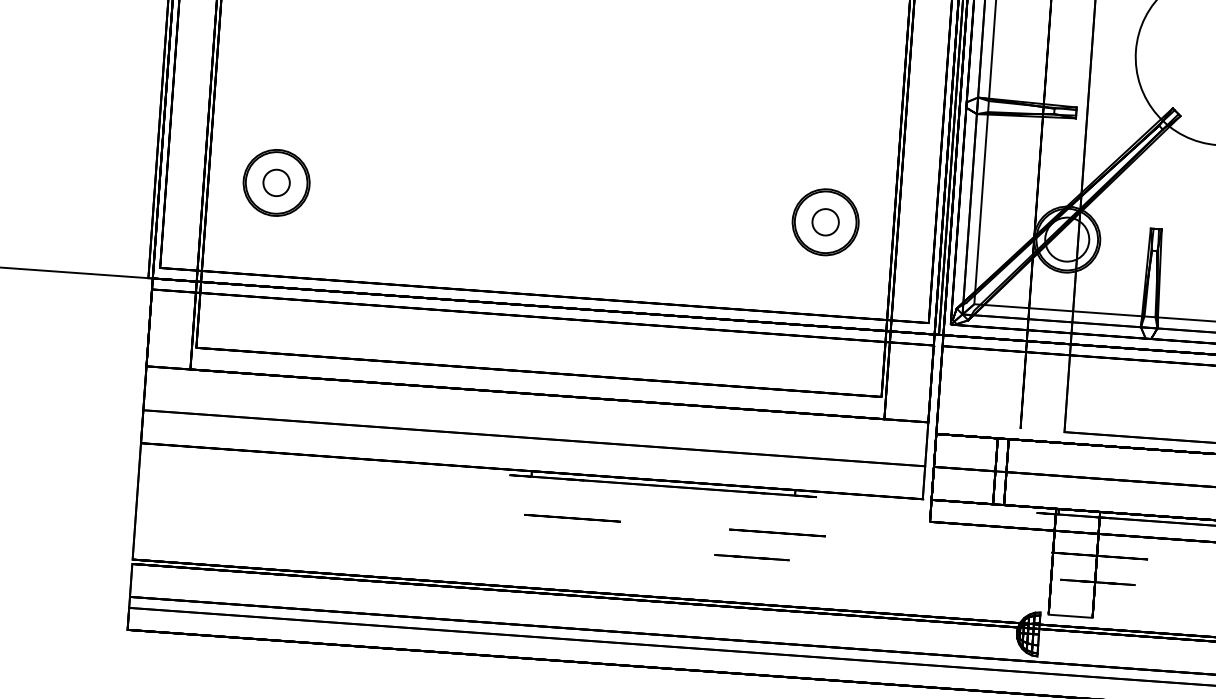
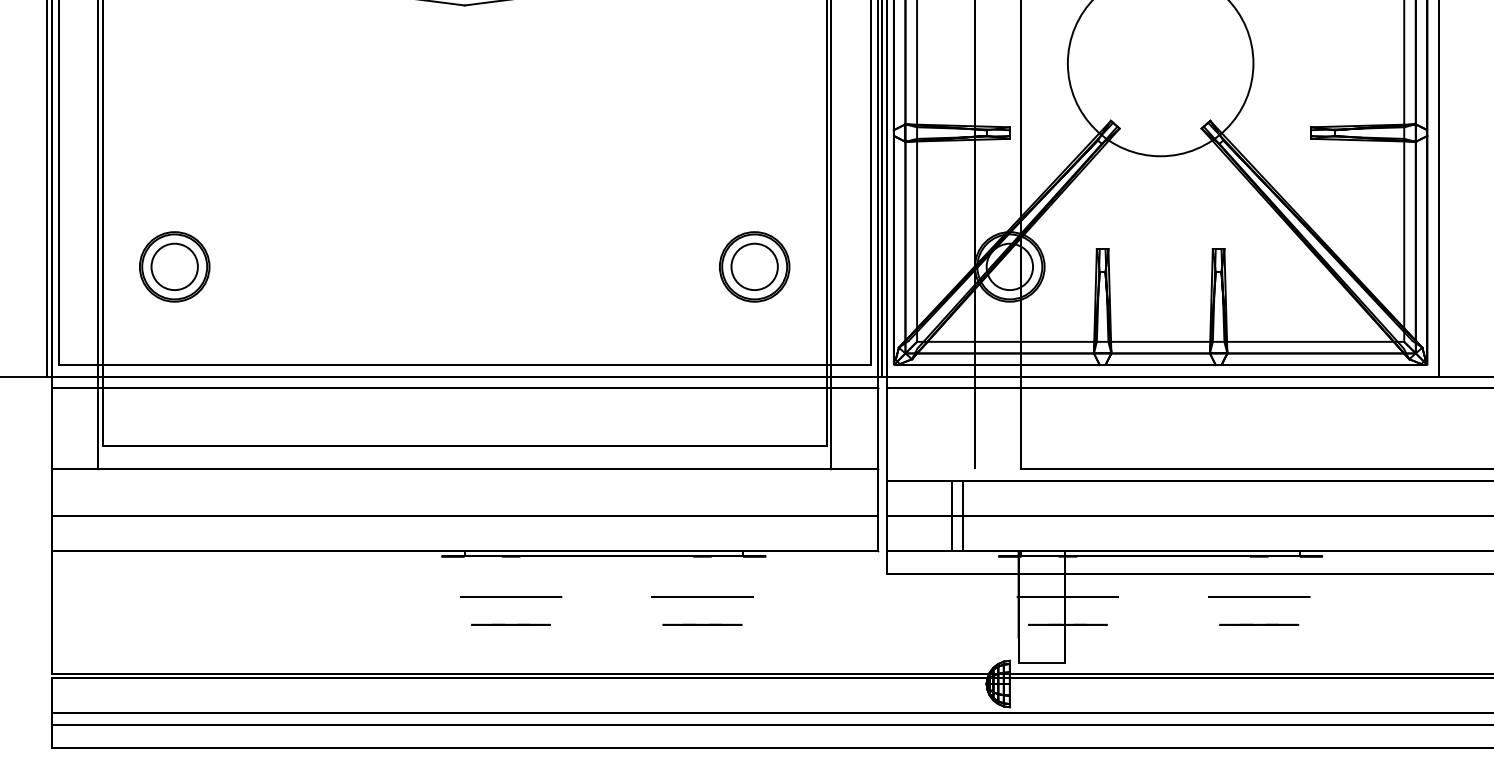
circle: (276, 182) -> (174, 266), size x1.67
circle: (825, 221) -> (754, 266), size x1.67
circle: (777, 532) -> (702, 596), moved
line: (570, 544) -> (510, 624), added

